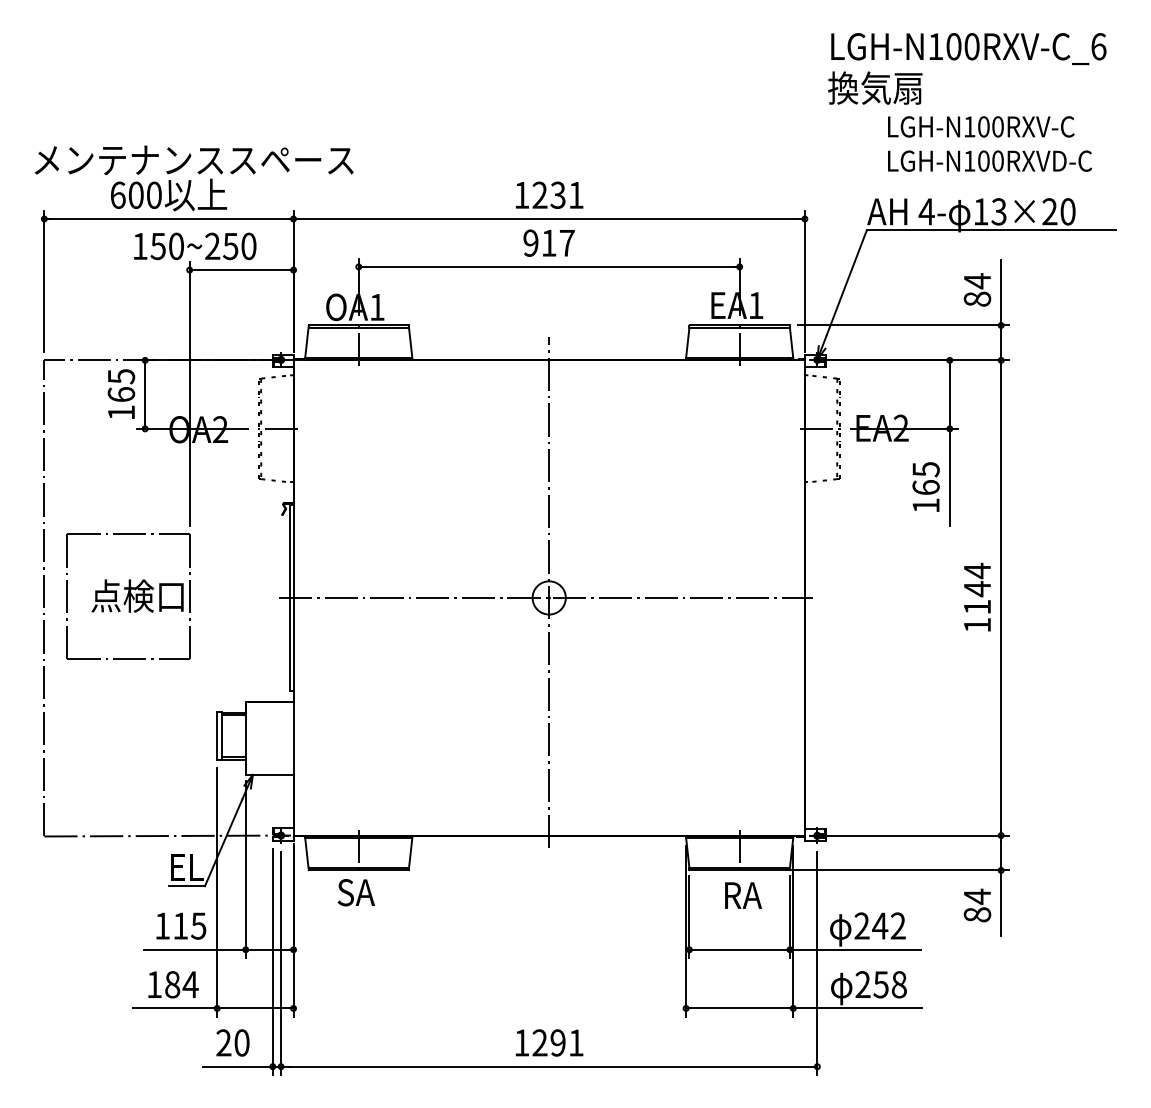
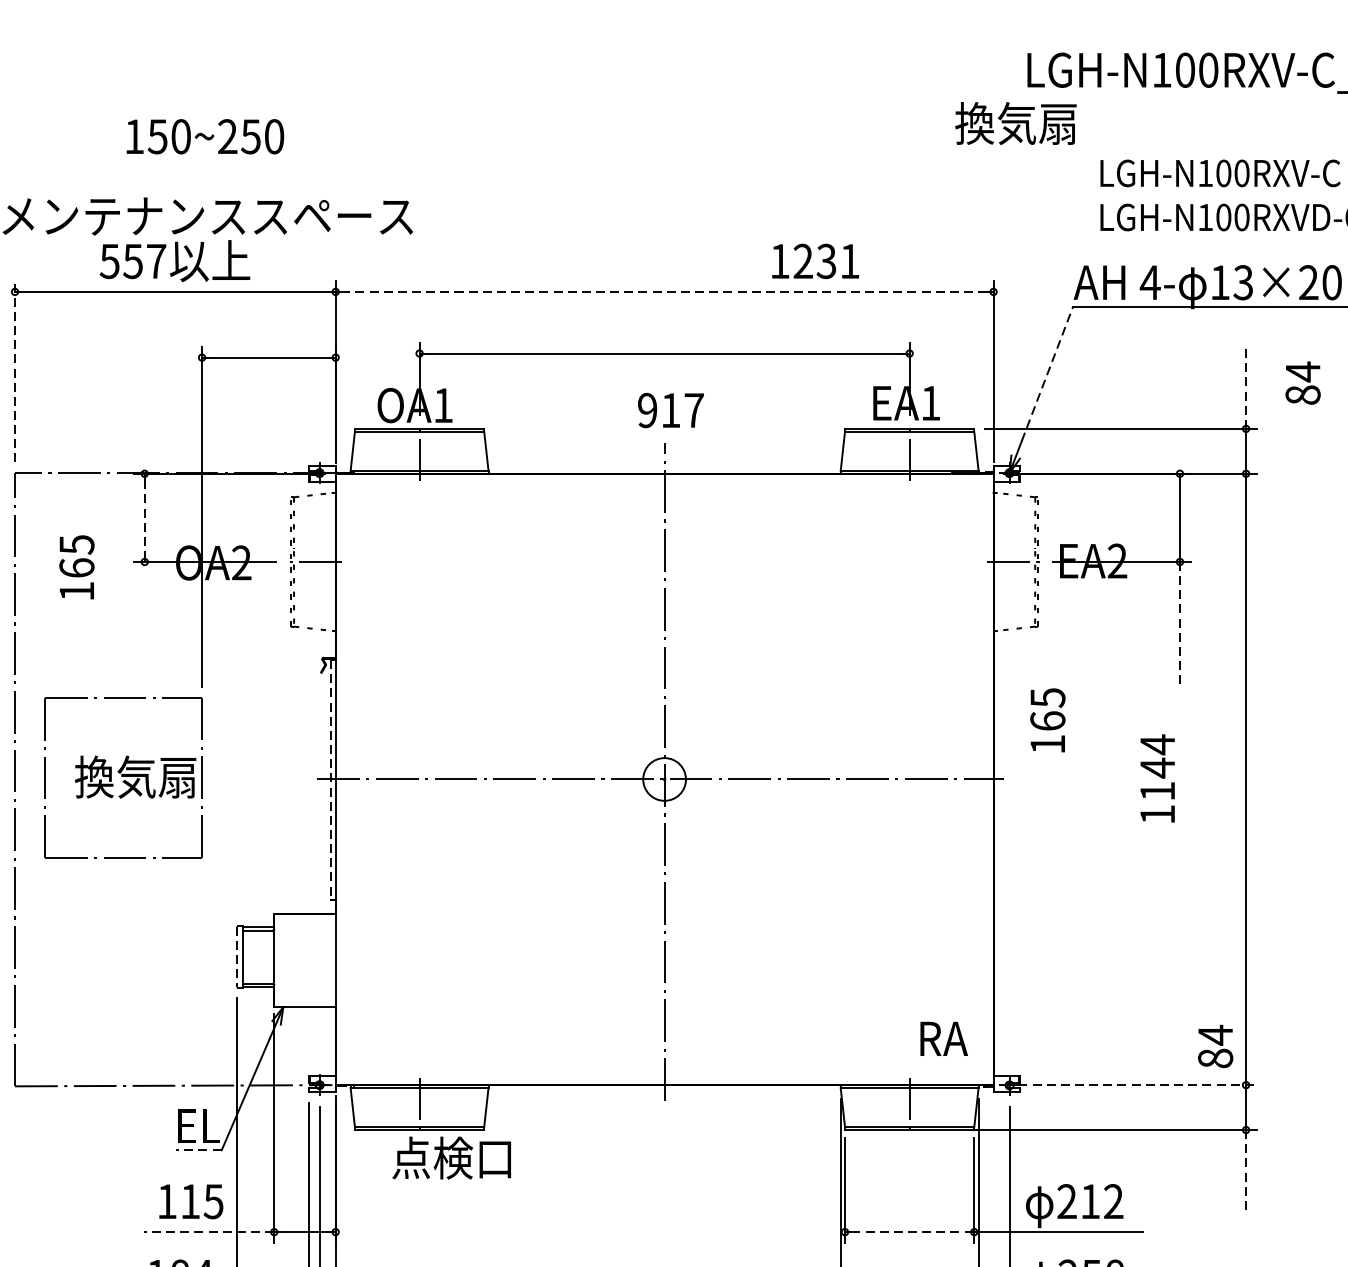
text: (875, 87) -> (1016, 122), moved
text: (135, 194) -> (132, 260), 600 -> 557
text: (549, 194) -> (815, 260), moved
line: (549, 219) -> (664, 292), solid -> dashed
text: (548, 242) -> (670, 409), moved
text: (195, 246) -> (205, 136), moved
line: (44, 280) -> (15, 371), solid -> dashed
line: (846, 282) -> (1047, 373), solid -> dashed
text: (977, 289) -> (1303, 382), moved
line: (1001, 292) -> (1246, 386), solid -> dashed
text: (121, 393) -> (76, 566), moved
line: (145, 395) -> (145, 518), solid -> dashed
line: (949, 477) -> (1179, 624), solid -> dashed
text: (925, 486) -> (1047, 719), moved
text: (137, 595) -> (134, 776), 点検口 -> 換気扇
text: (977, 596) -> (1157, 777), moved
line: (289, 598) -> (330, 780), solid -> dashed
line: (217, 736) -> (237, 957), solid -> dashed
line: (911, 835) -> (1130, 1085), solid -> dashed
line: (187, 886) -> (199, 1150), solid -> dashed
text: (383, 891) -> (451, 1157), SA -> 点検口
text: (743, 895) -> (944, 1038), moved
line: (1001, 903) -> (1246, 1172), solid -> dashed
text: (977, 905) -> (1215, 1046), moved
text: (880, 925) -> (1090, 1200), 242 -> 212
line: (195, 949) -> (209, 1231), solid -> dashed
line: (740, 949) -> (910, 1231), solid -> dashed

